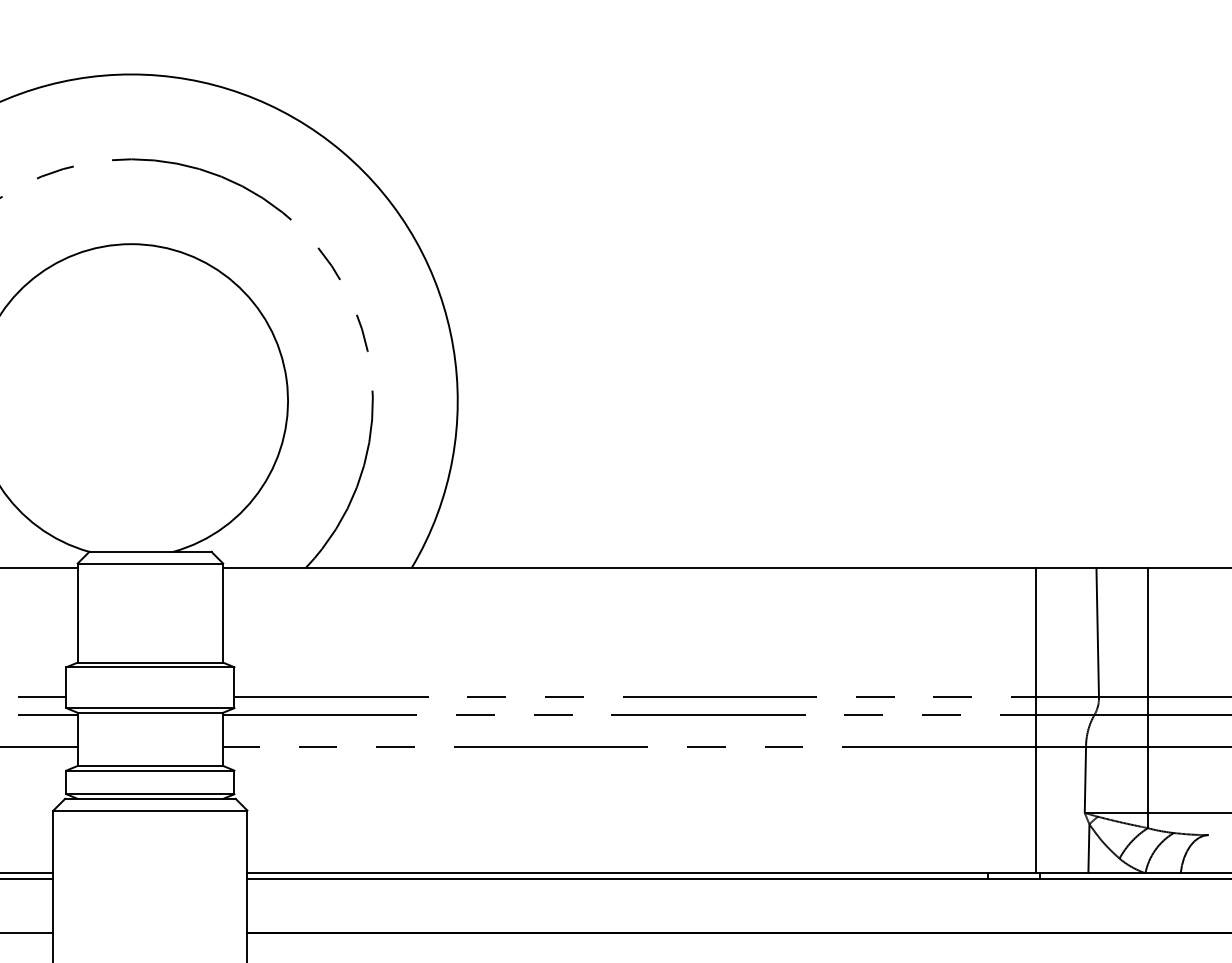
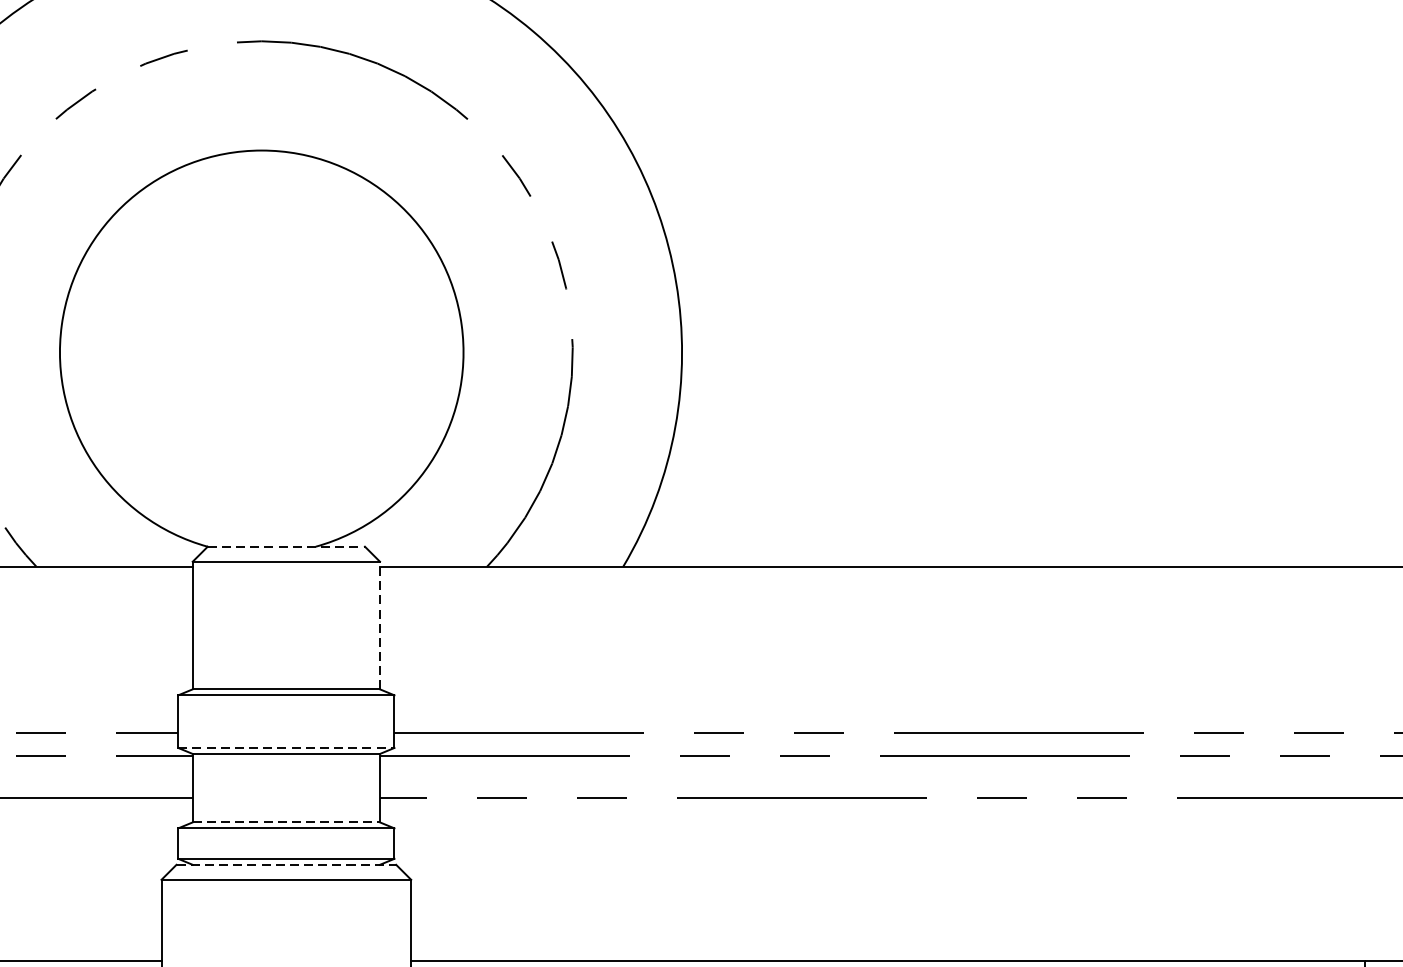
line: (150, 551) -> (286, 546), solid -> dashed
line: (223, 613) -> (380, 626), solid -> dashed
line: (150, 708) -> (286, 748), solid -> dashed
line: (150, 765) -> (286, 821), solid -> dashed
line: (150, 798) -> (286, 864), solid -> dashed

